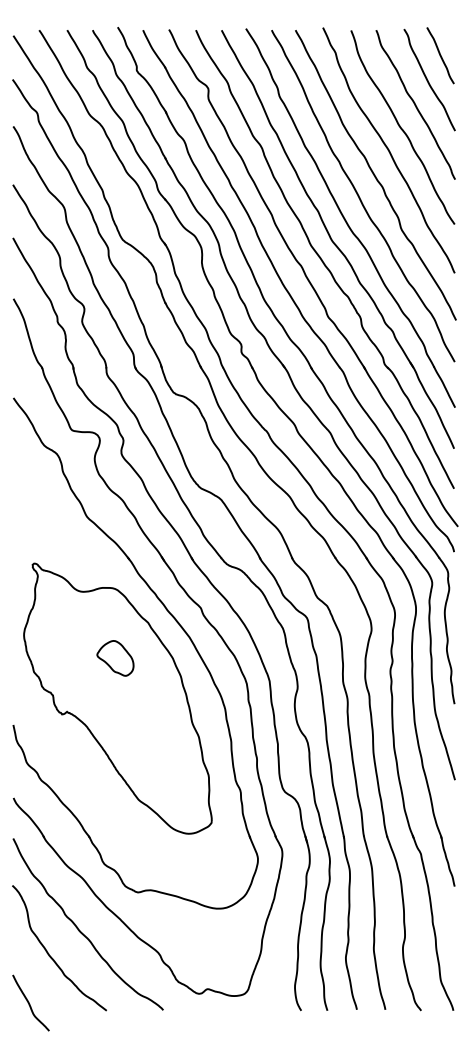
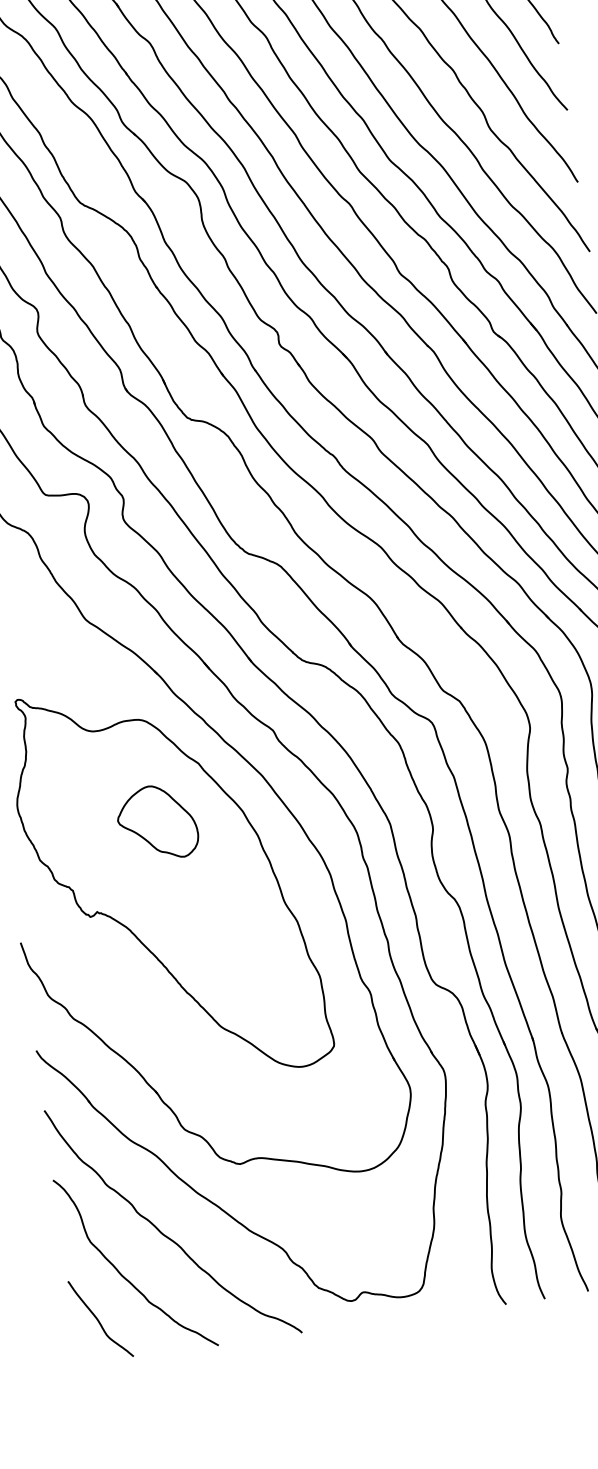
part: (115, 658) -> (157, 823), size x1.43
curve: (29, 1002) -> (98, 1318), moved

